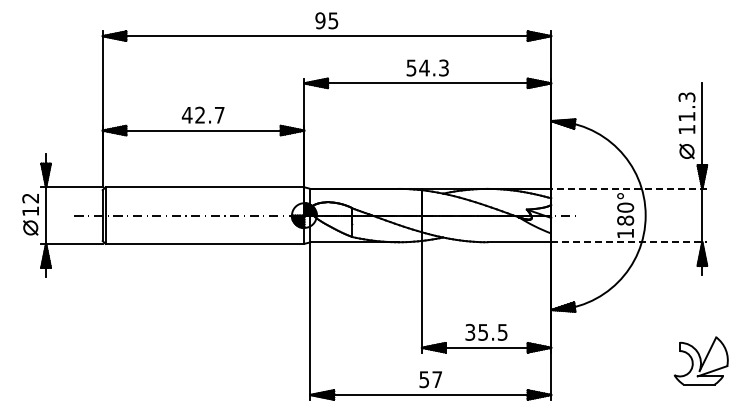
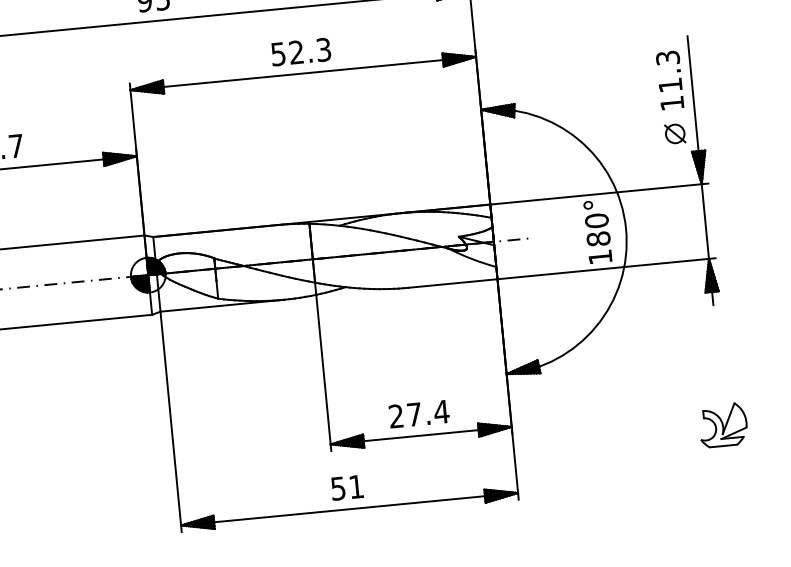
text: (424, 67) -> (296, 51), 54.3 -> 52.3
line: (629, 188) -> (599, 193), dashed -> solid
line: (629, 242) -> (607, 269), dashed -> solid
text: (486, 332) -> (419, 414), 35.5 -> 27.4
part: (700, 360) -> (722, 424), size x0.62
text: (436, 379) -> (355, 486), 57 -> 51

